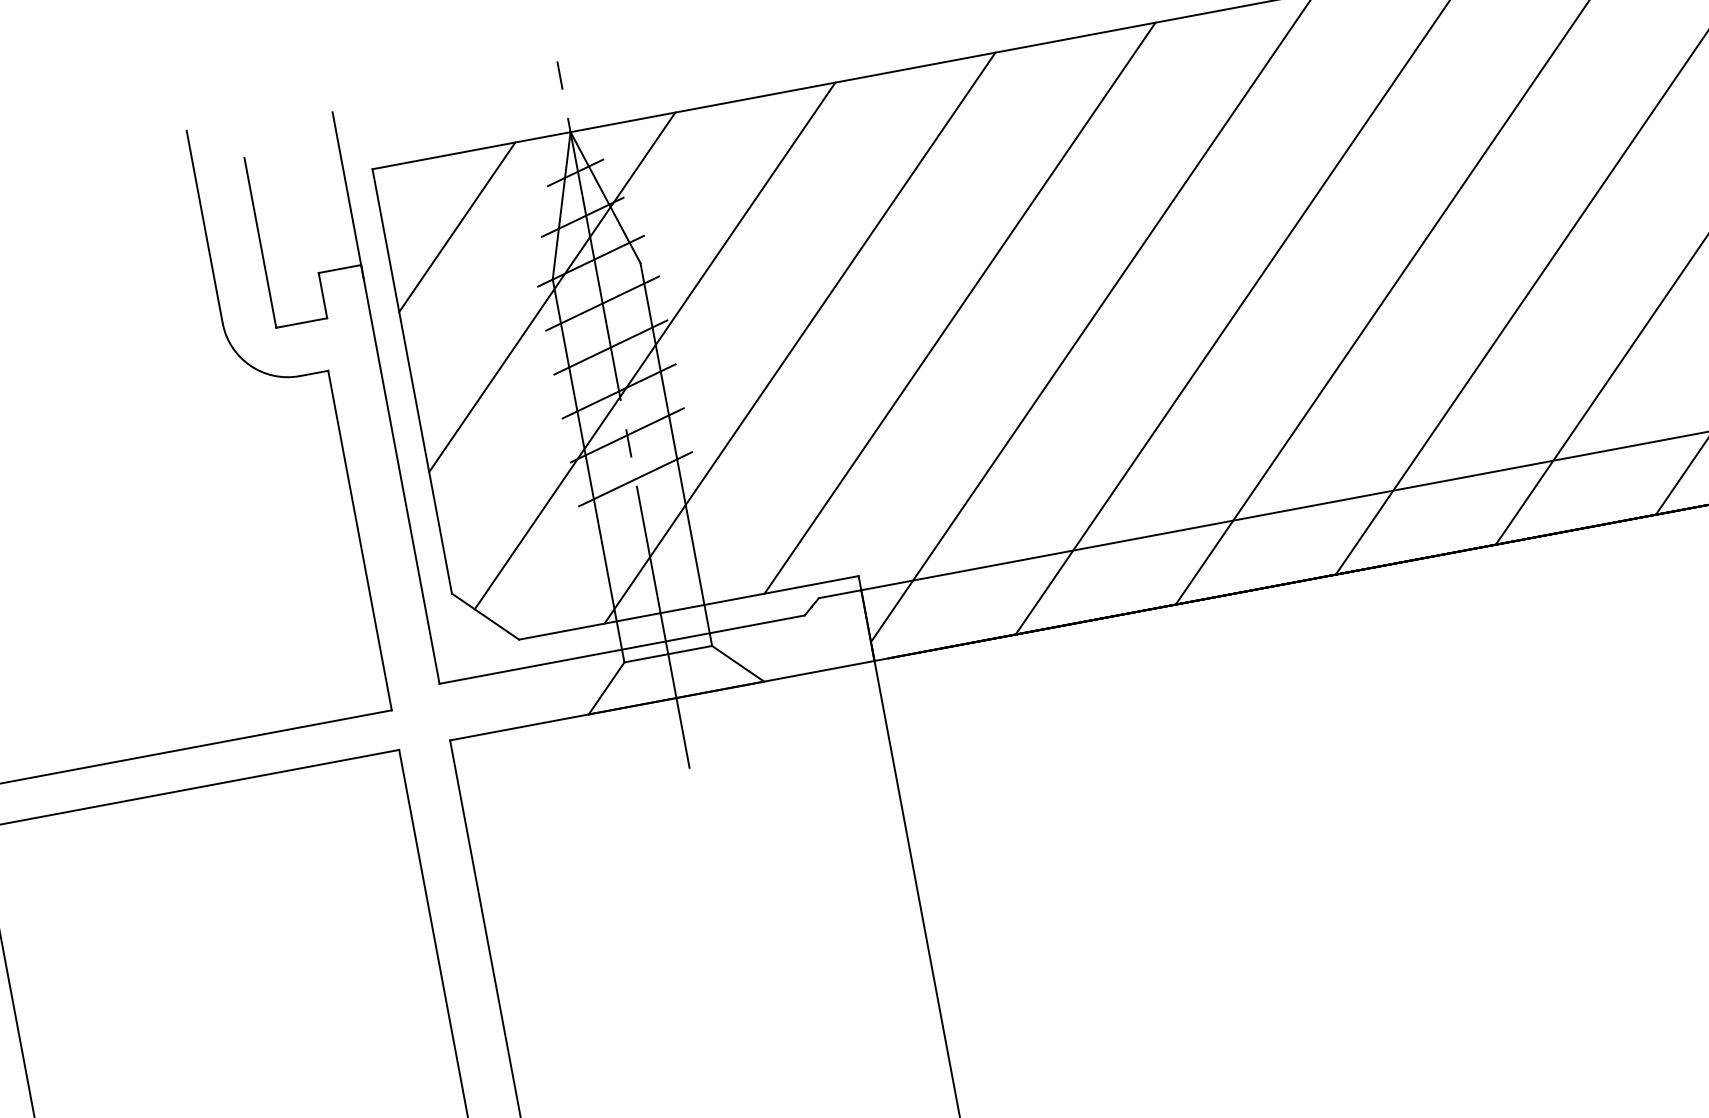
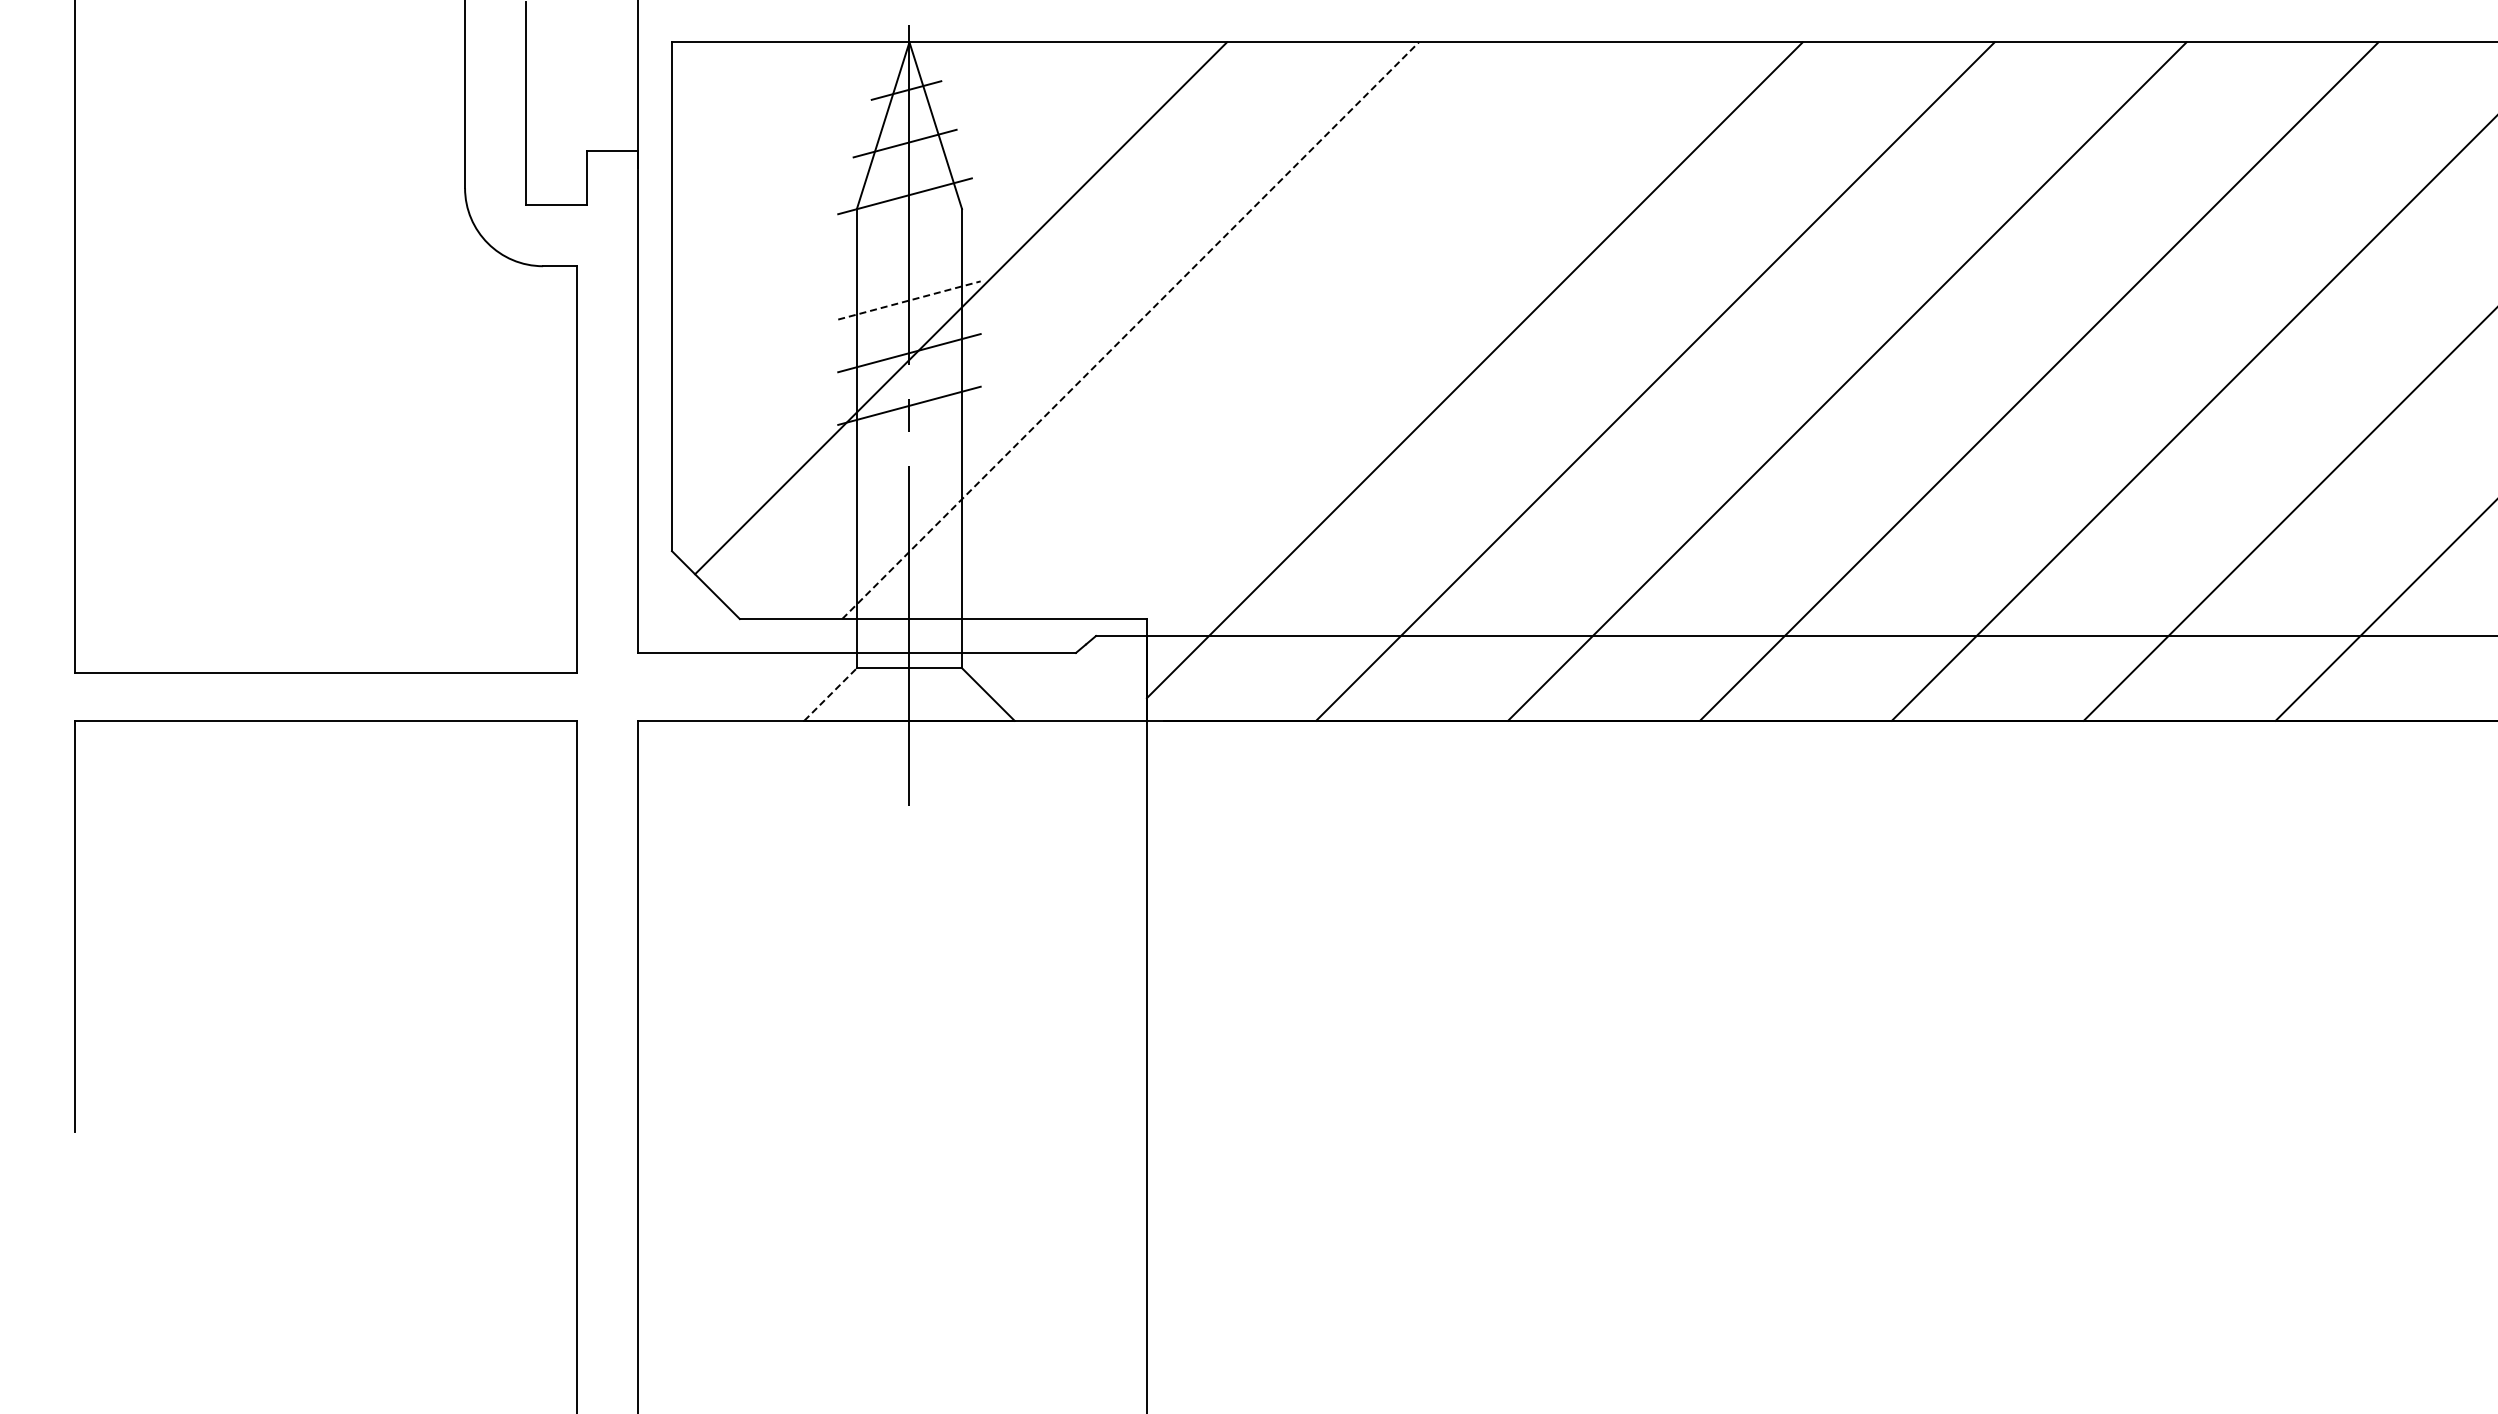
line: (457, 226) -> (757, 127), removed
line: (552, 292) -> (853, 223), removed
line: (602, 303) -> (909, 247), removed
line: (960, 308) -> (1322, 330), removed
line: (799, 338) -> (1130, 330), solid -> dashed
line: (610, 347) -> (909, 300), solid -> dashed
line: (635, 479) -> (909, 458), removed
line: (606, 688) -> (830, 694), solid -> dashed

